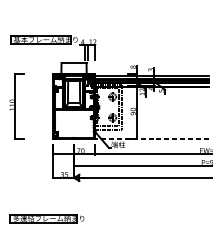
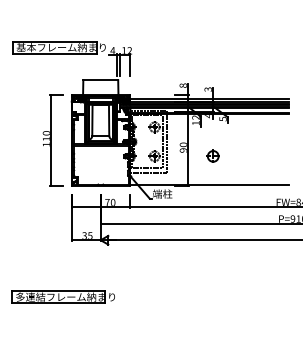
part: (16, 106) -> (52, 140), moved
part: (154, 117) -> (212, 155), added
line: (151, 138) -> (209, 185), dashed -> solid

